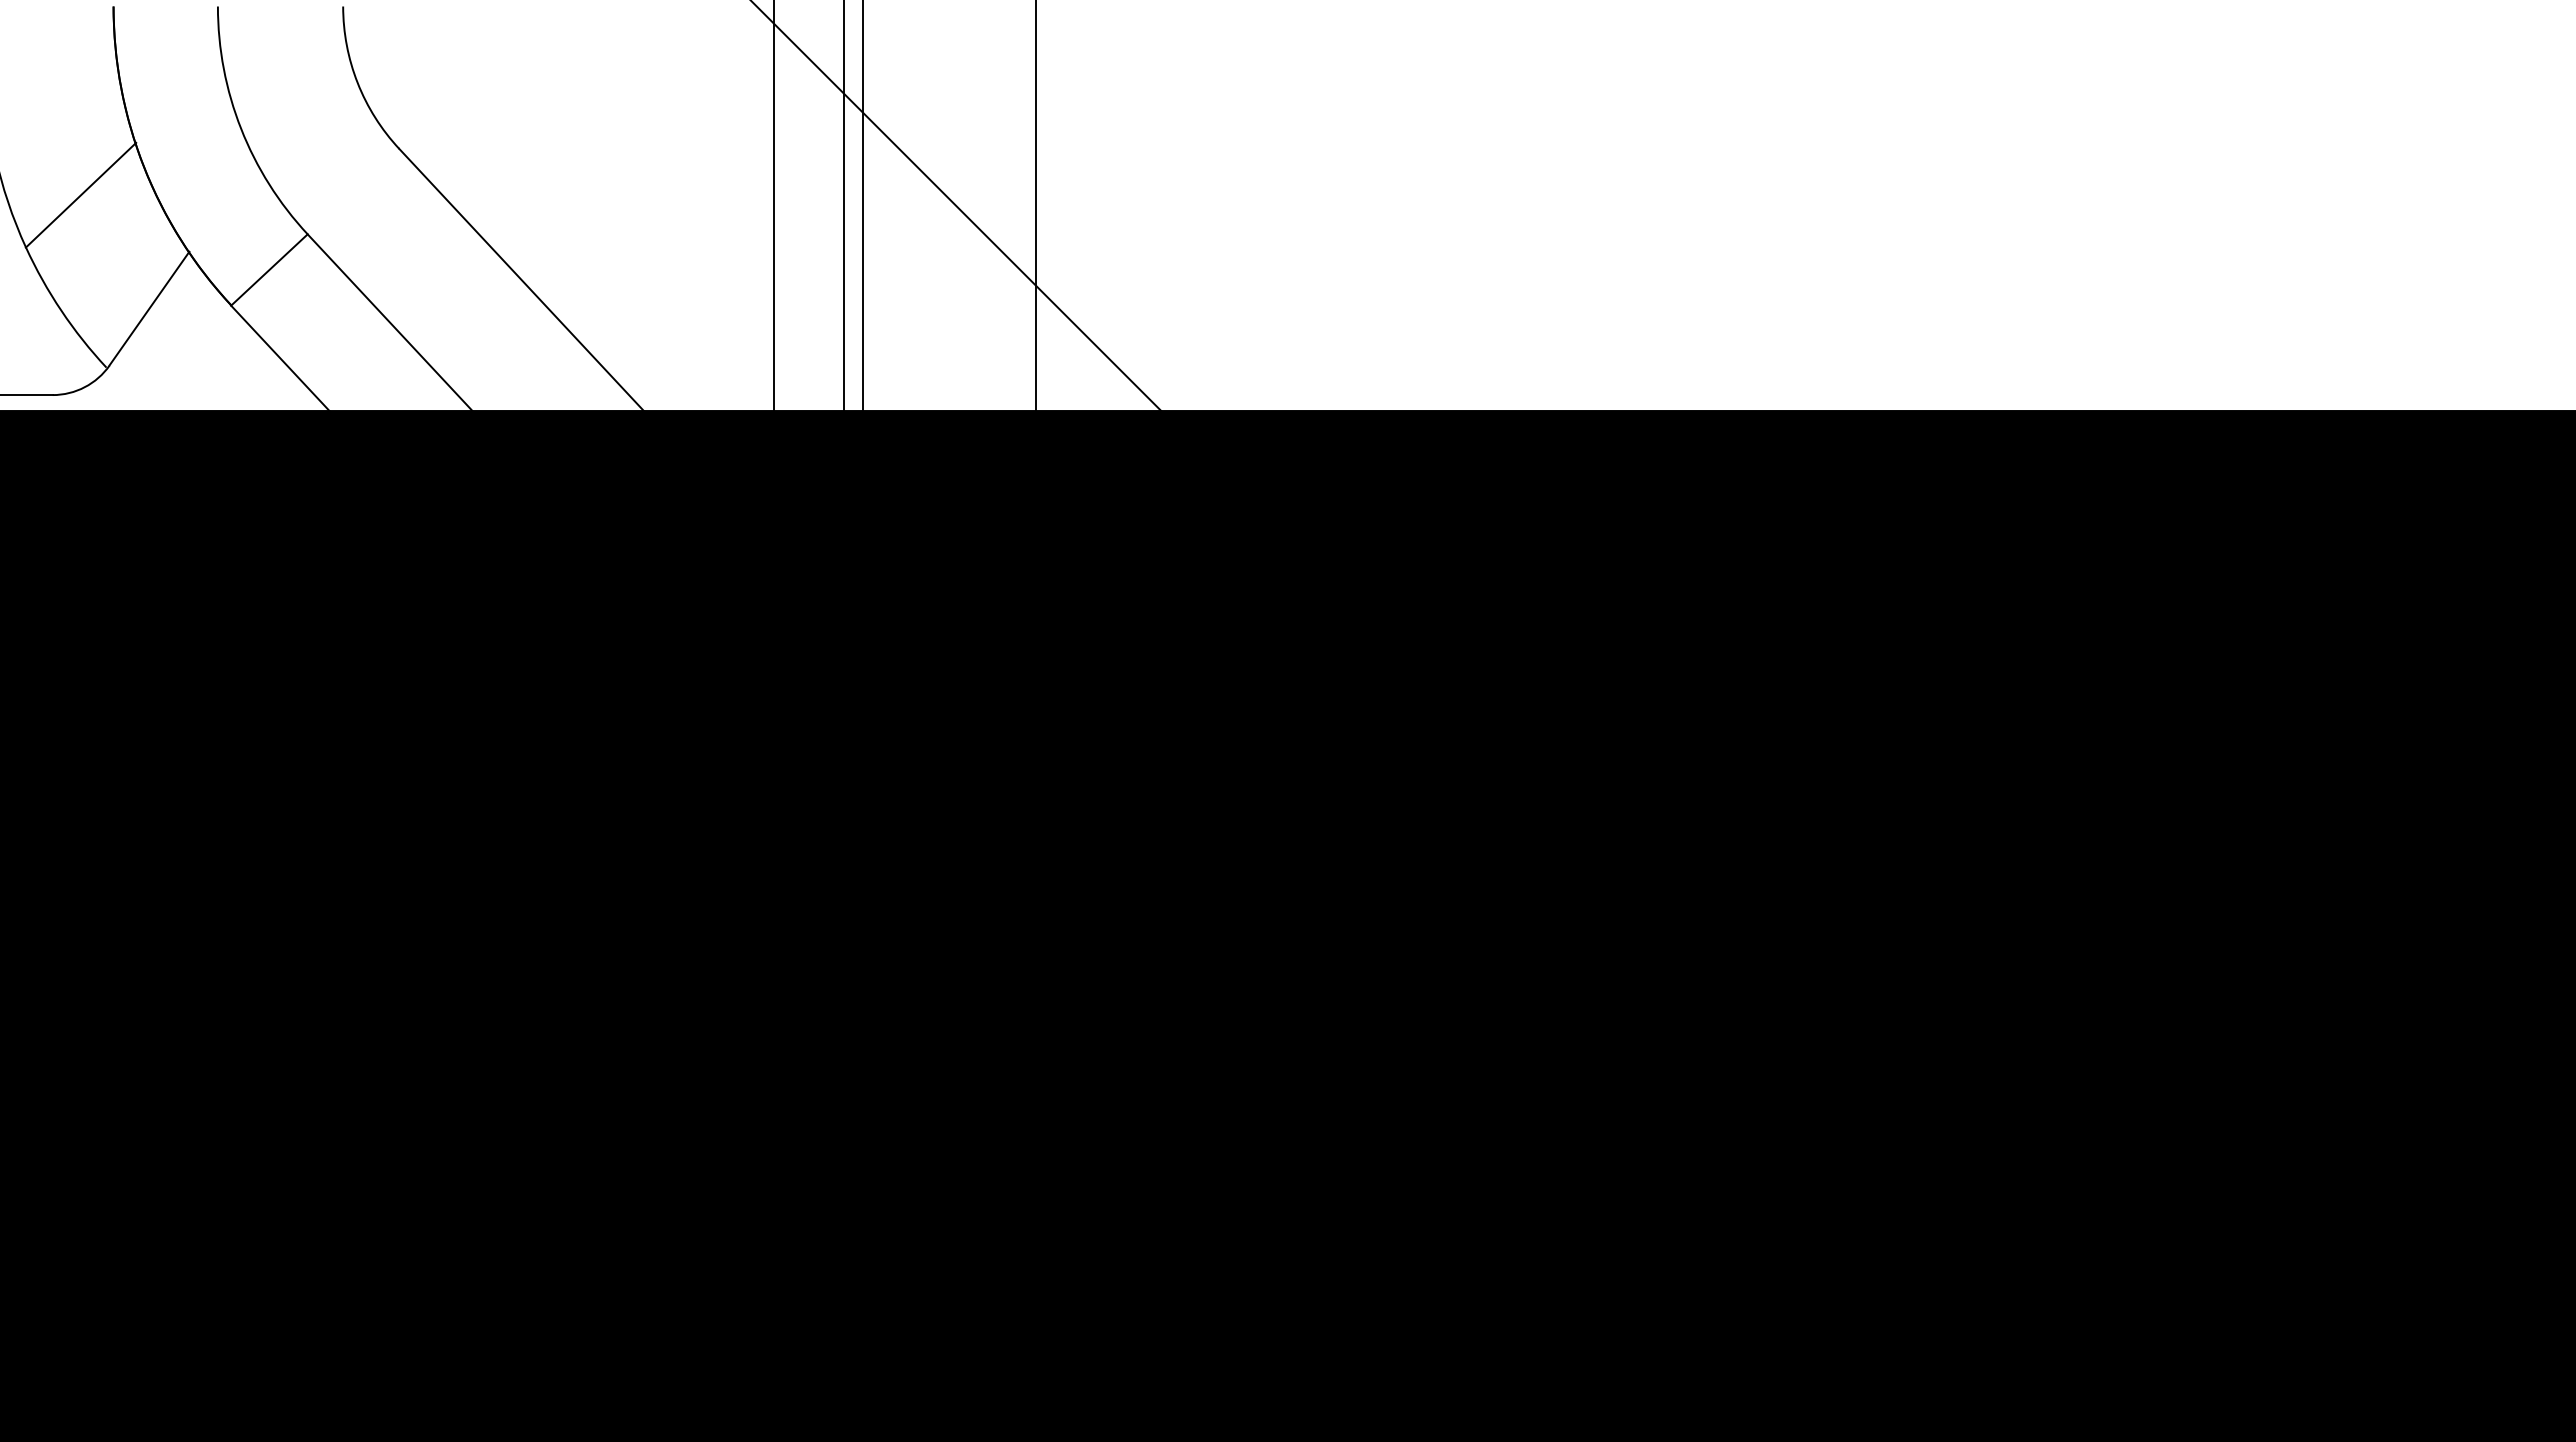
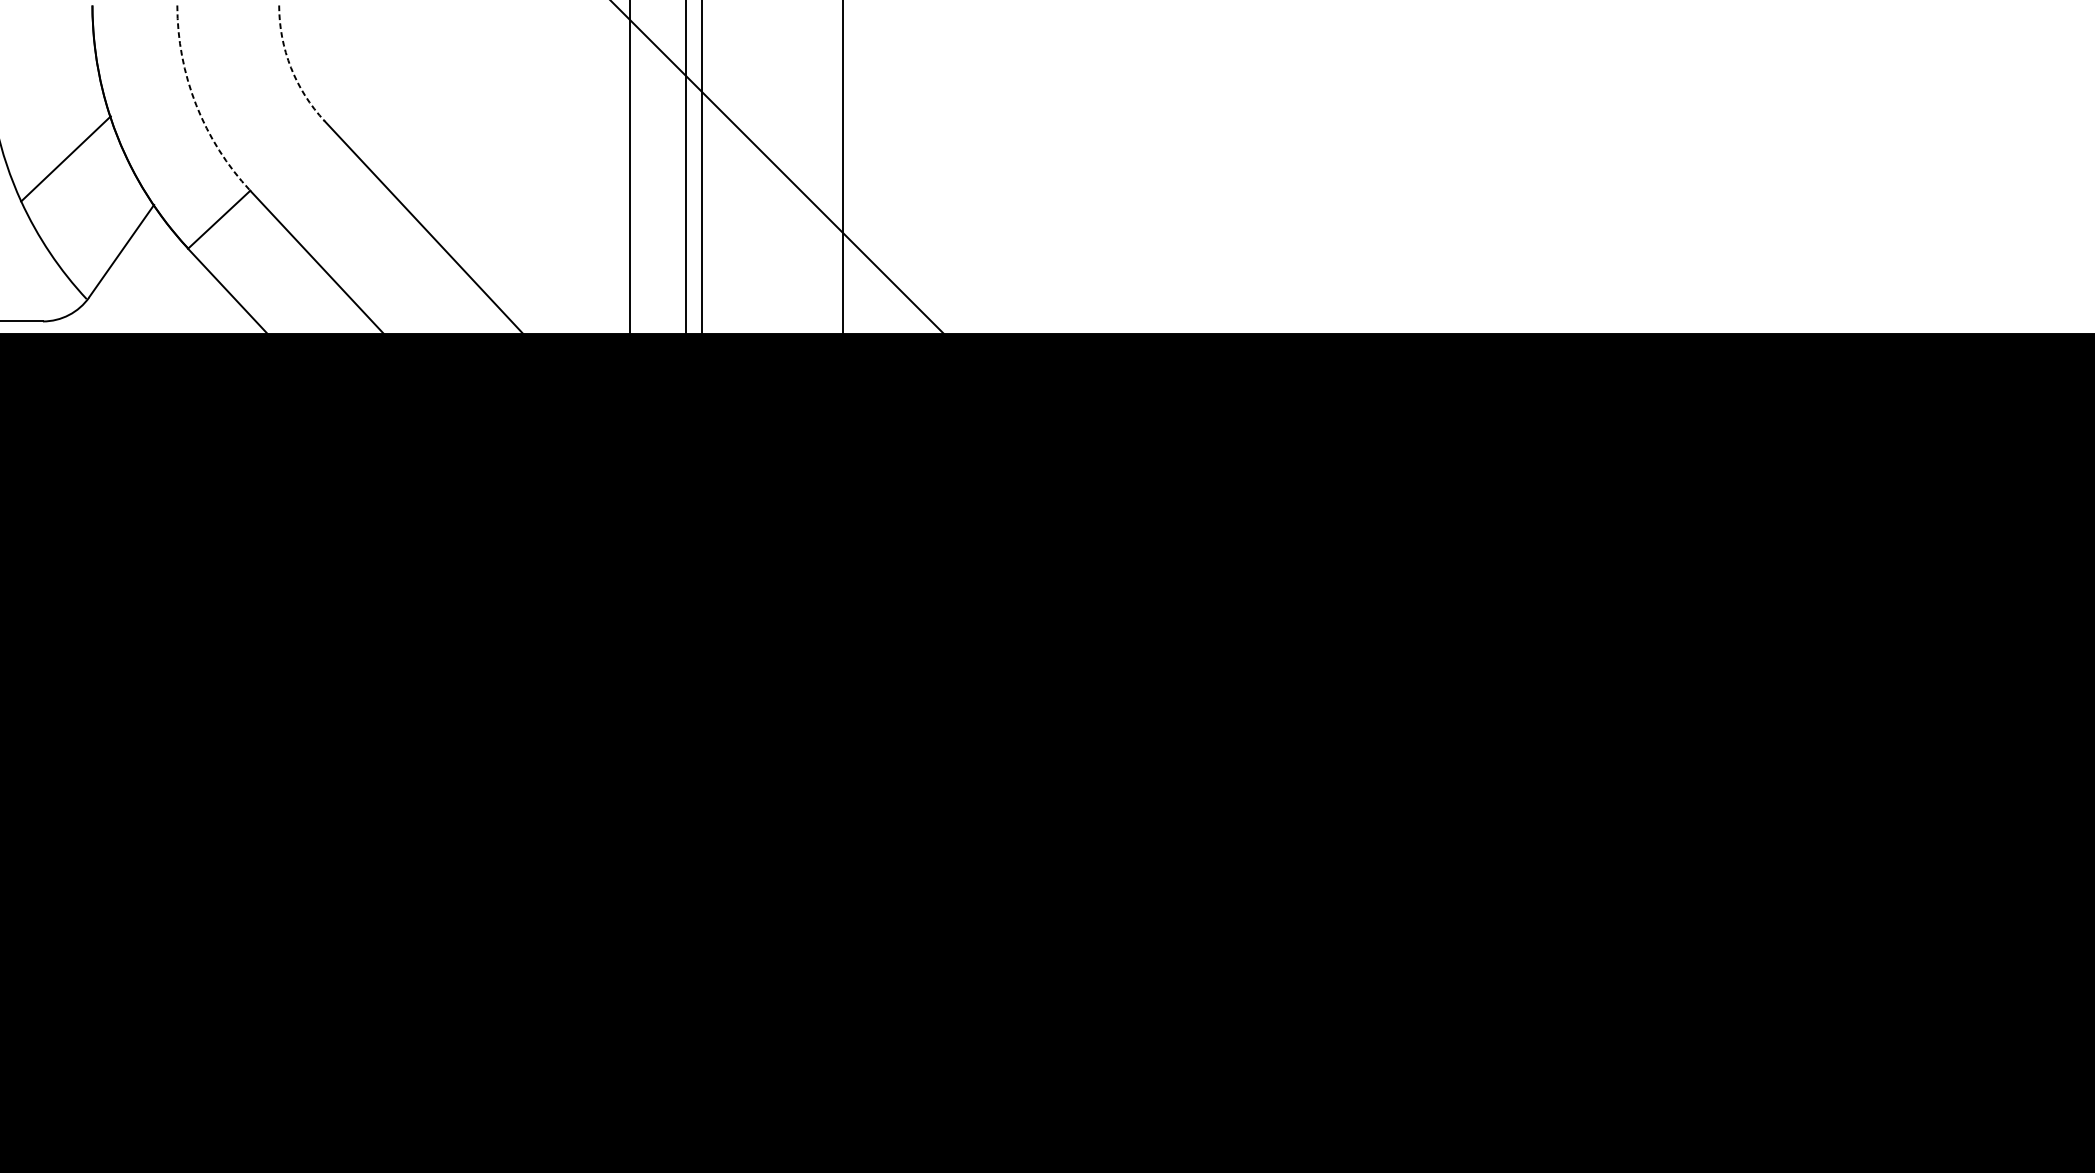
arc: (357, 83) -> (290, 68), solid -> dashed
arc: (241, 128) -> (196, 104), solid -> dashed

